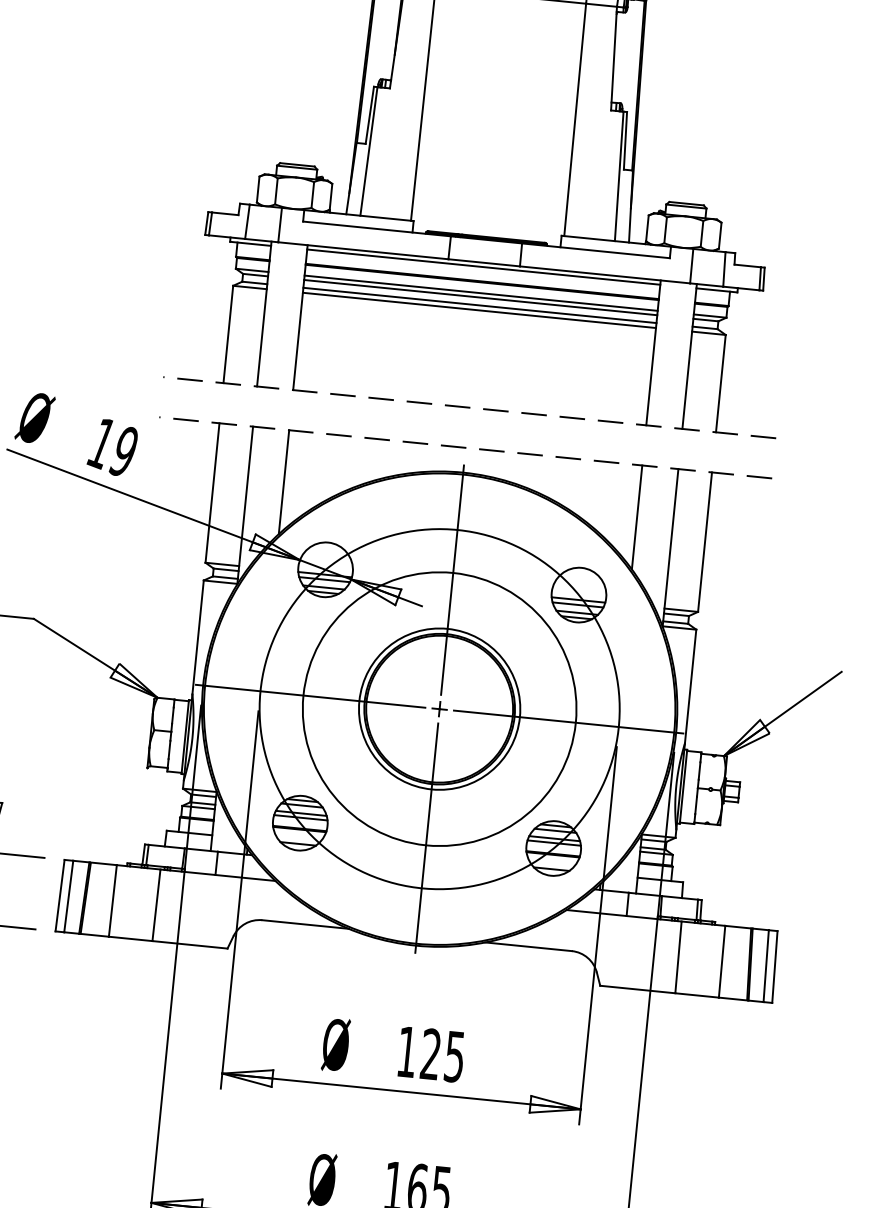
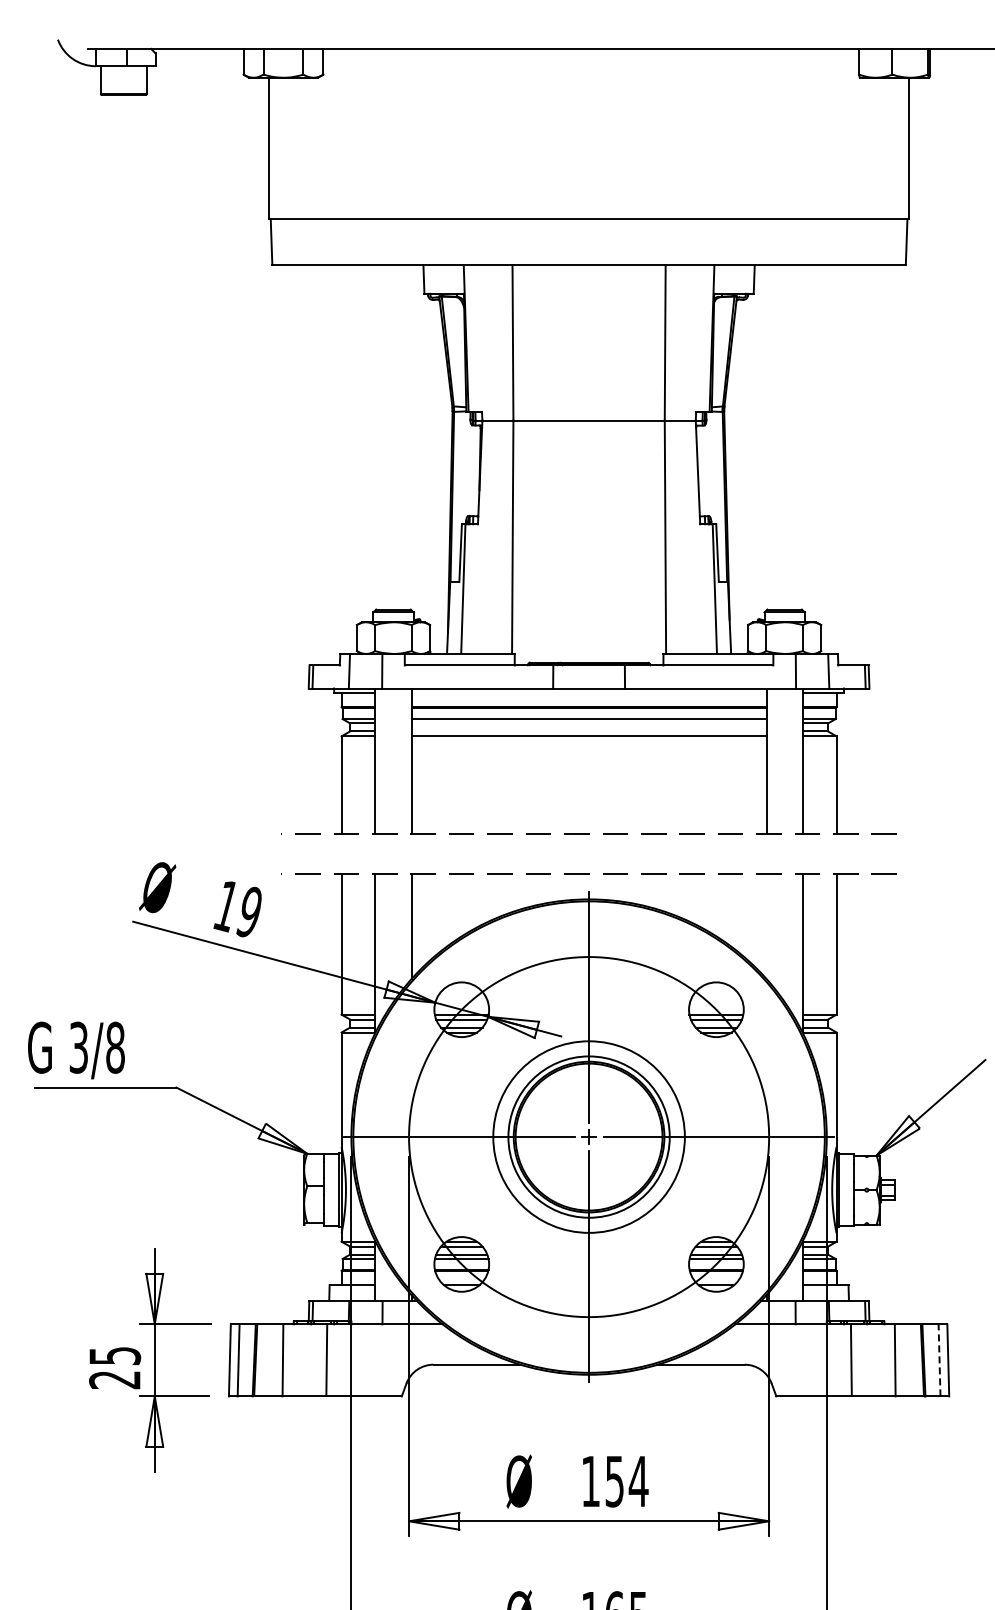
line: (483, 266) -> (588, 692), removed
line: (480, 297) -> (588, 723), removed
line: (479, 305) -> (588, 731), removed
line: (637, 517) -> (766, 926), removed
circle: (439, 708) -> (588, 1136), size x0.7
line: (766, 965) -> (939, 1359), solid -> dashed
text: (442, 1055) -> (626, 1481), 125 -> 154

